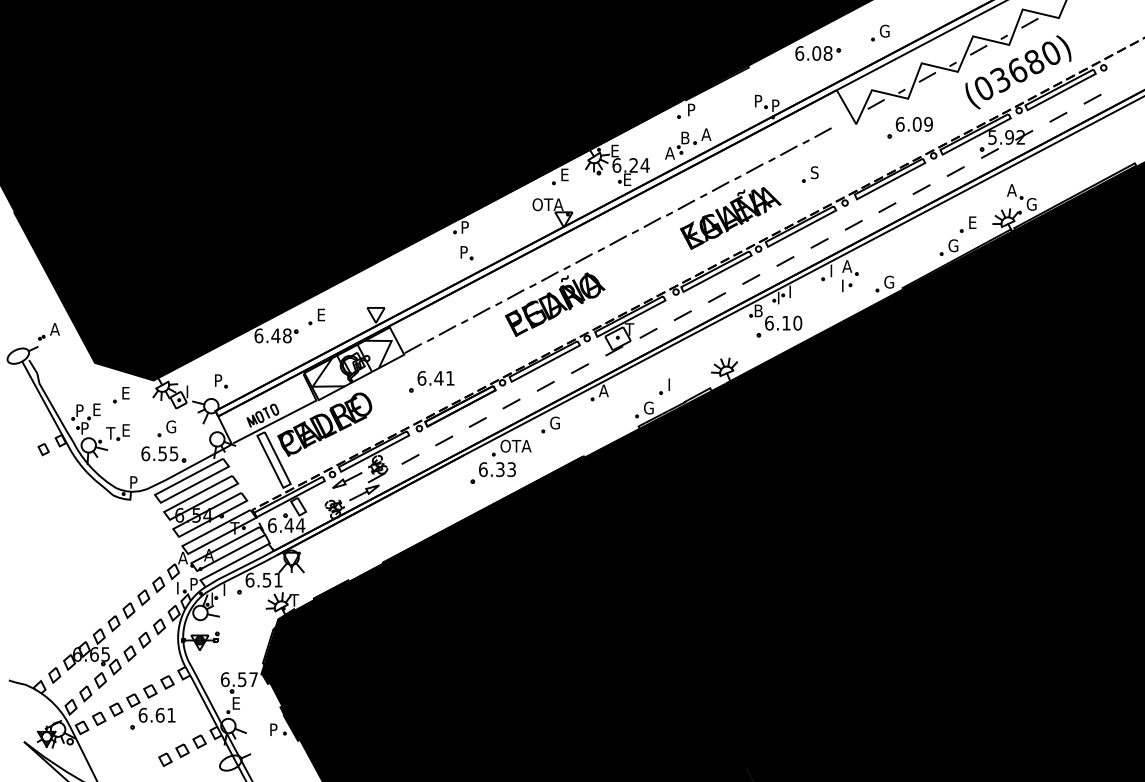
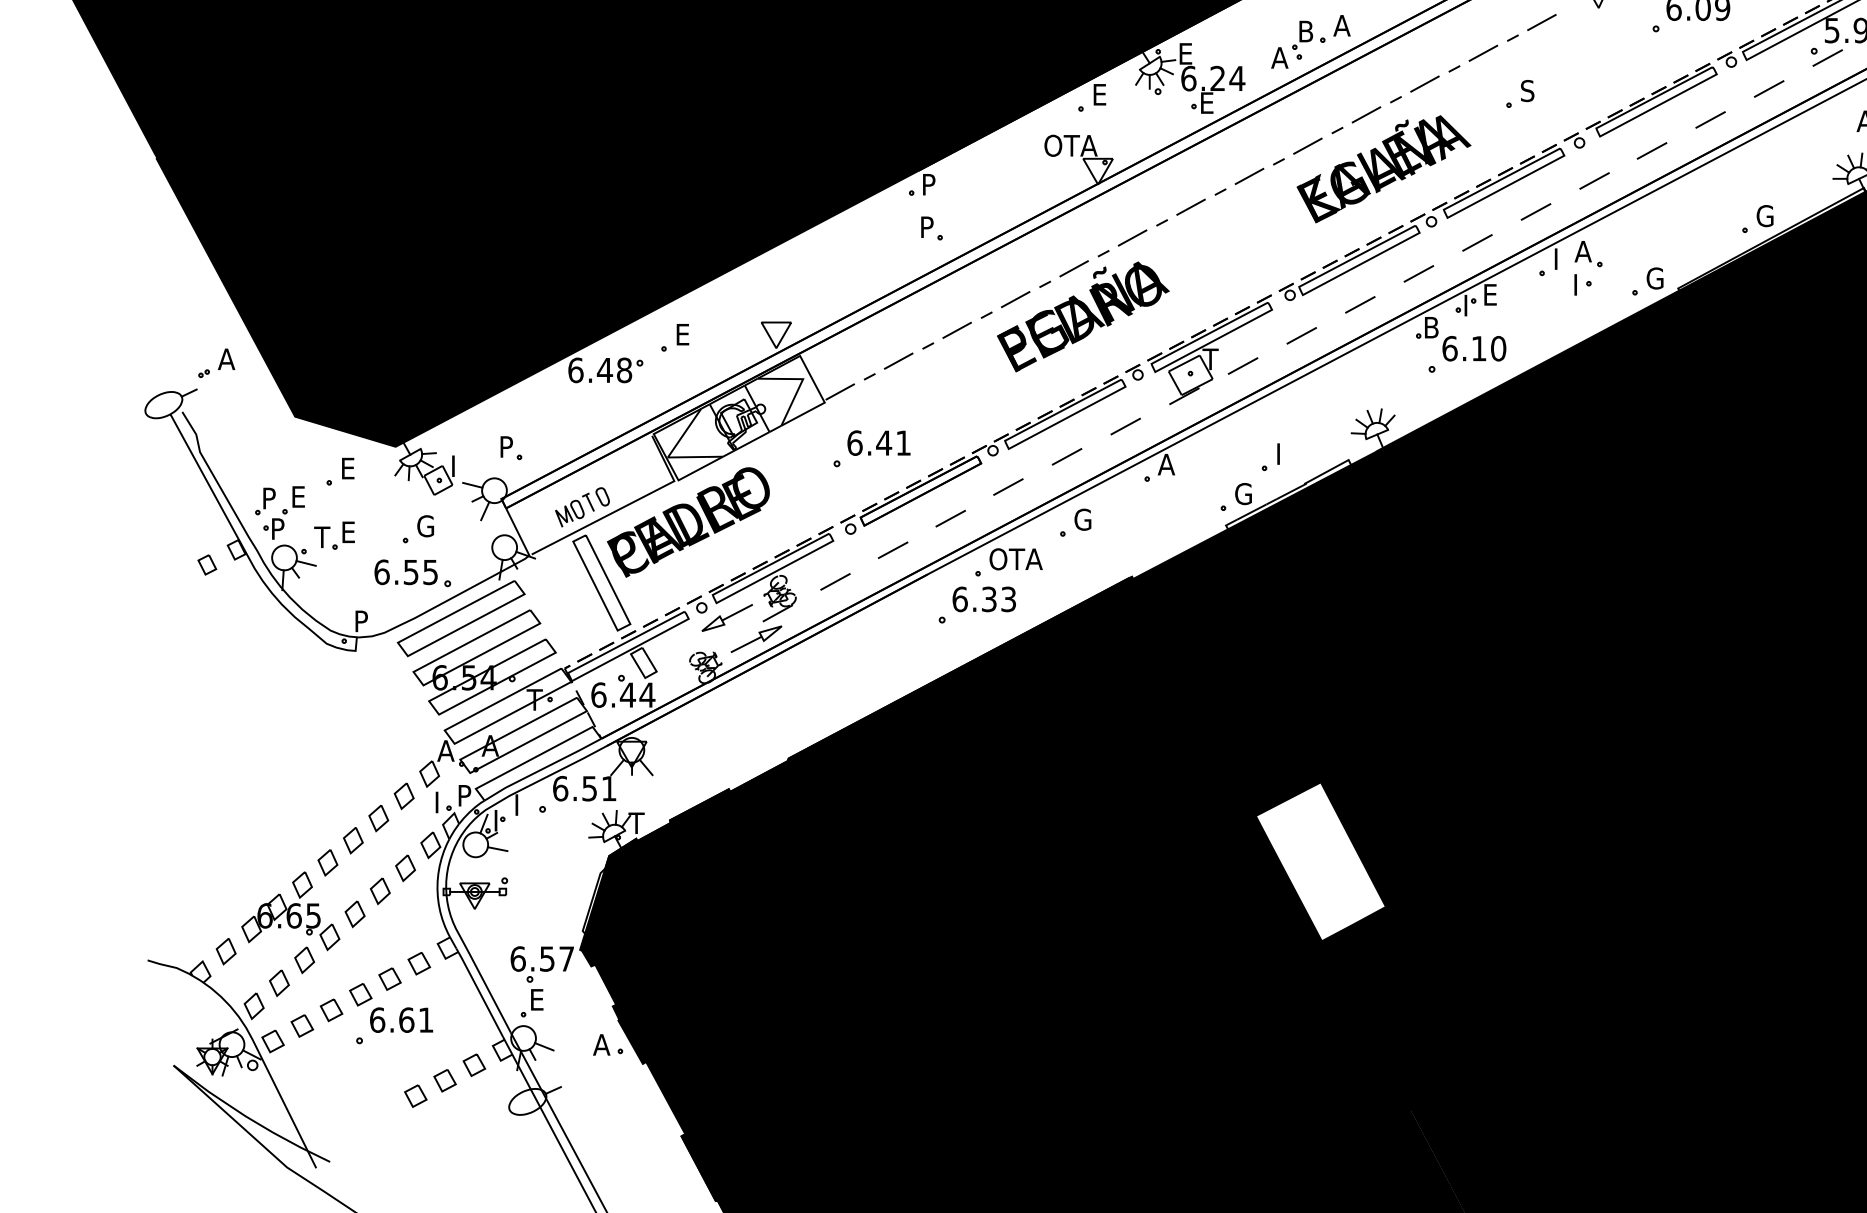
part: (967, 224) -> (1789, 179), removed
text: (793, 291) -> (1491, 294), I -> E
fill: (693, 622) -> (1320, 861), removed
text: (273, 729) -> (600, 1044), P -> A

